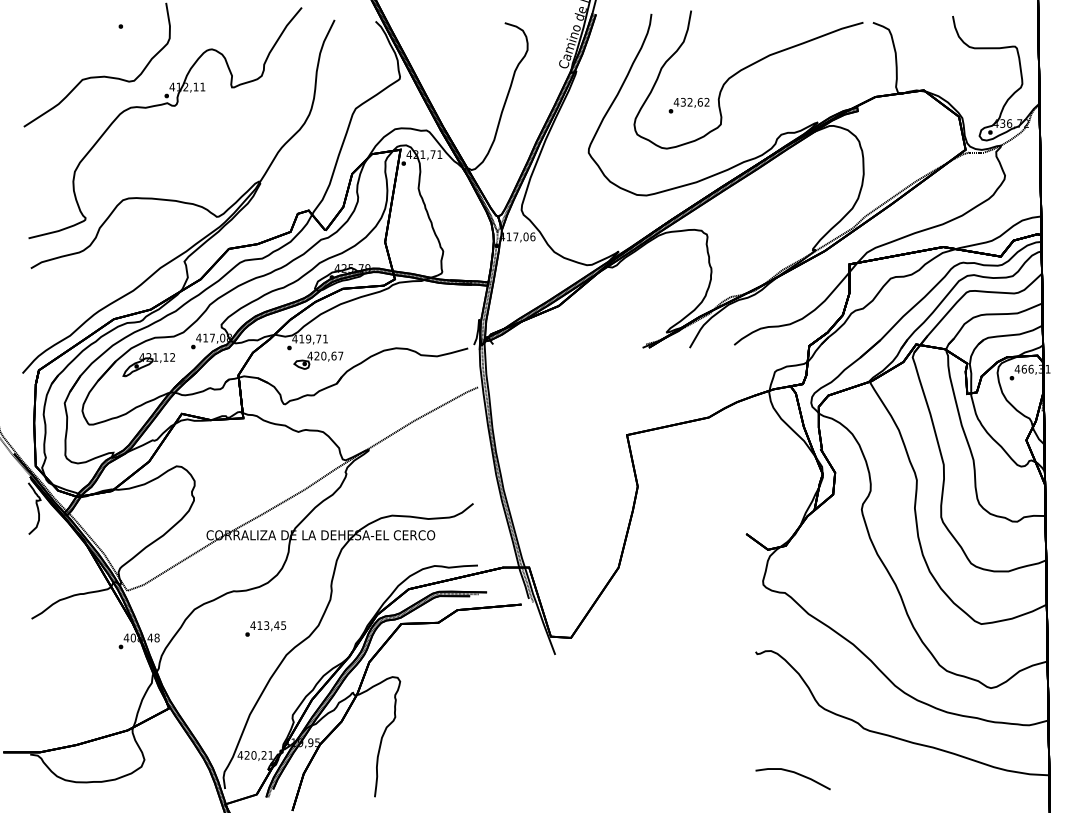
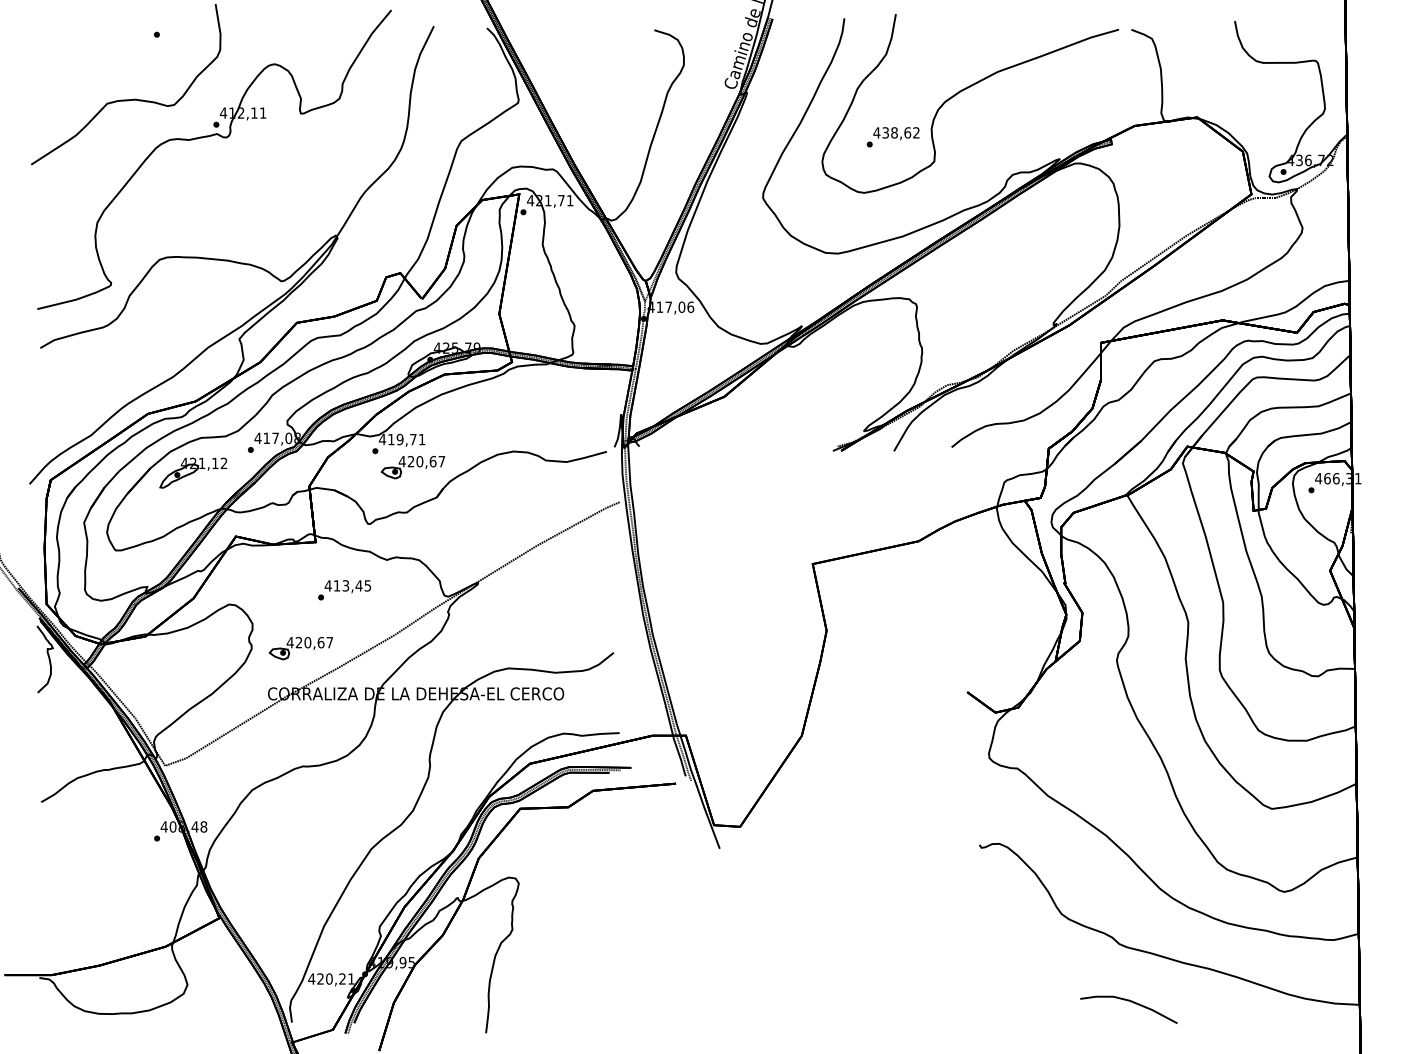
text: (690, 102) -> (894, 132), 432,62 -> 438,62
part: (231, 500) -> (300, 648), added
text: (265, 629) -> (344, 590), moved
part: (795, 773) -> (1131, 1002), moved

